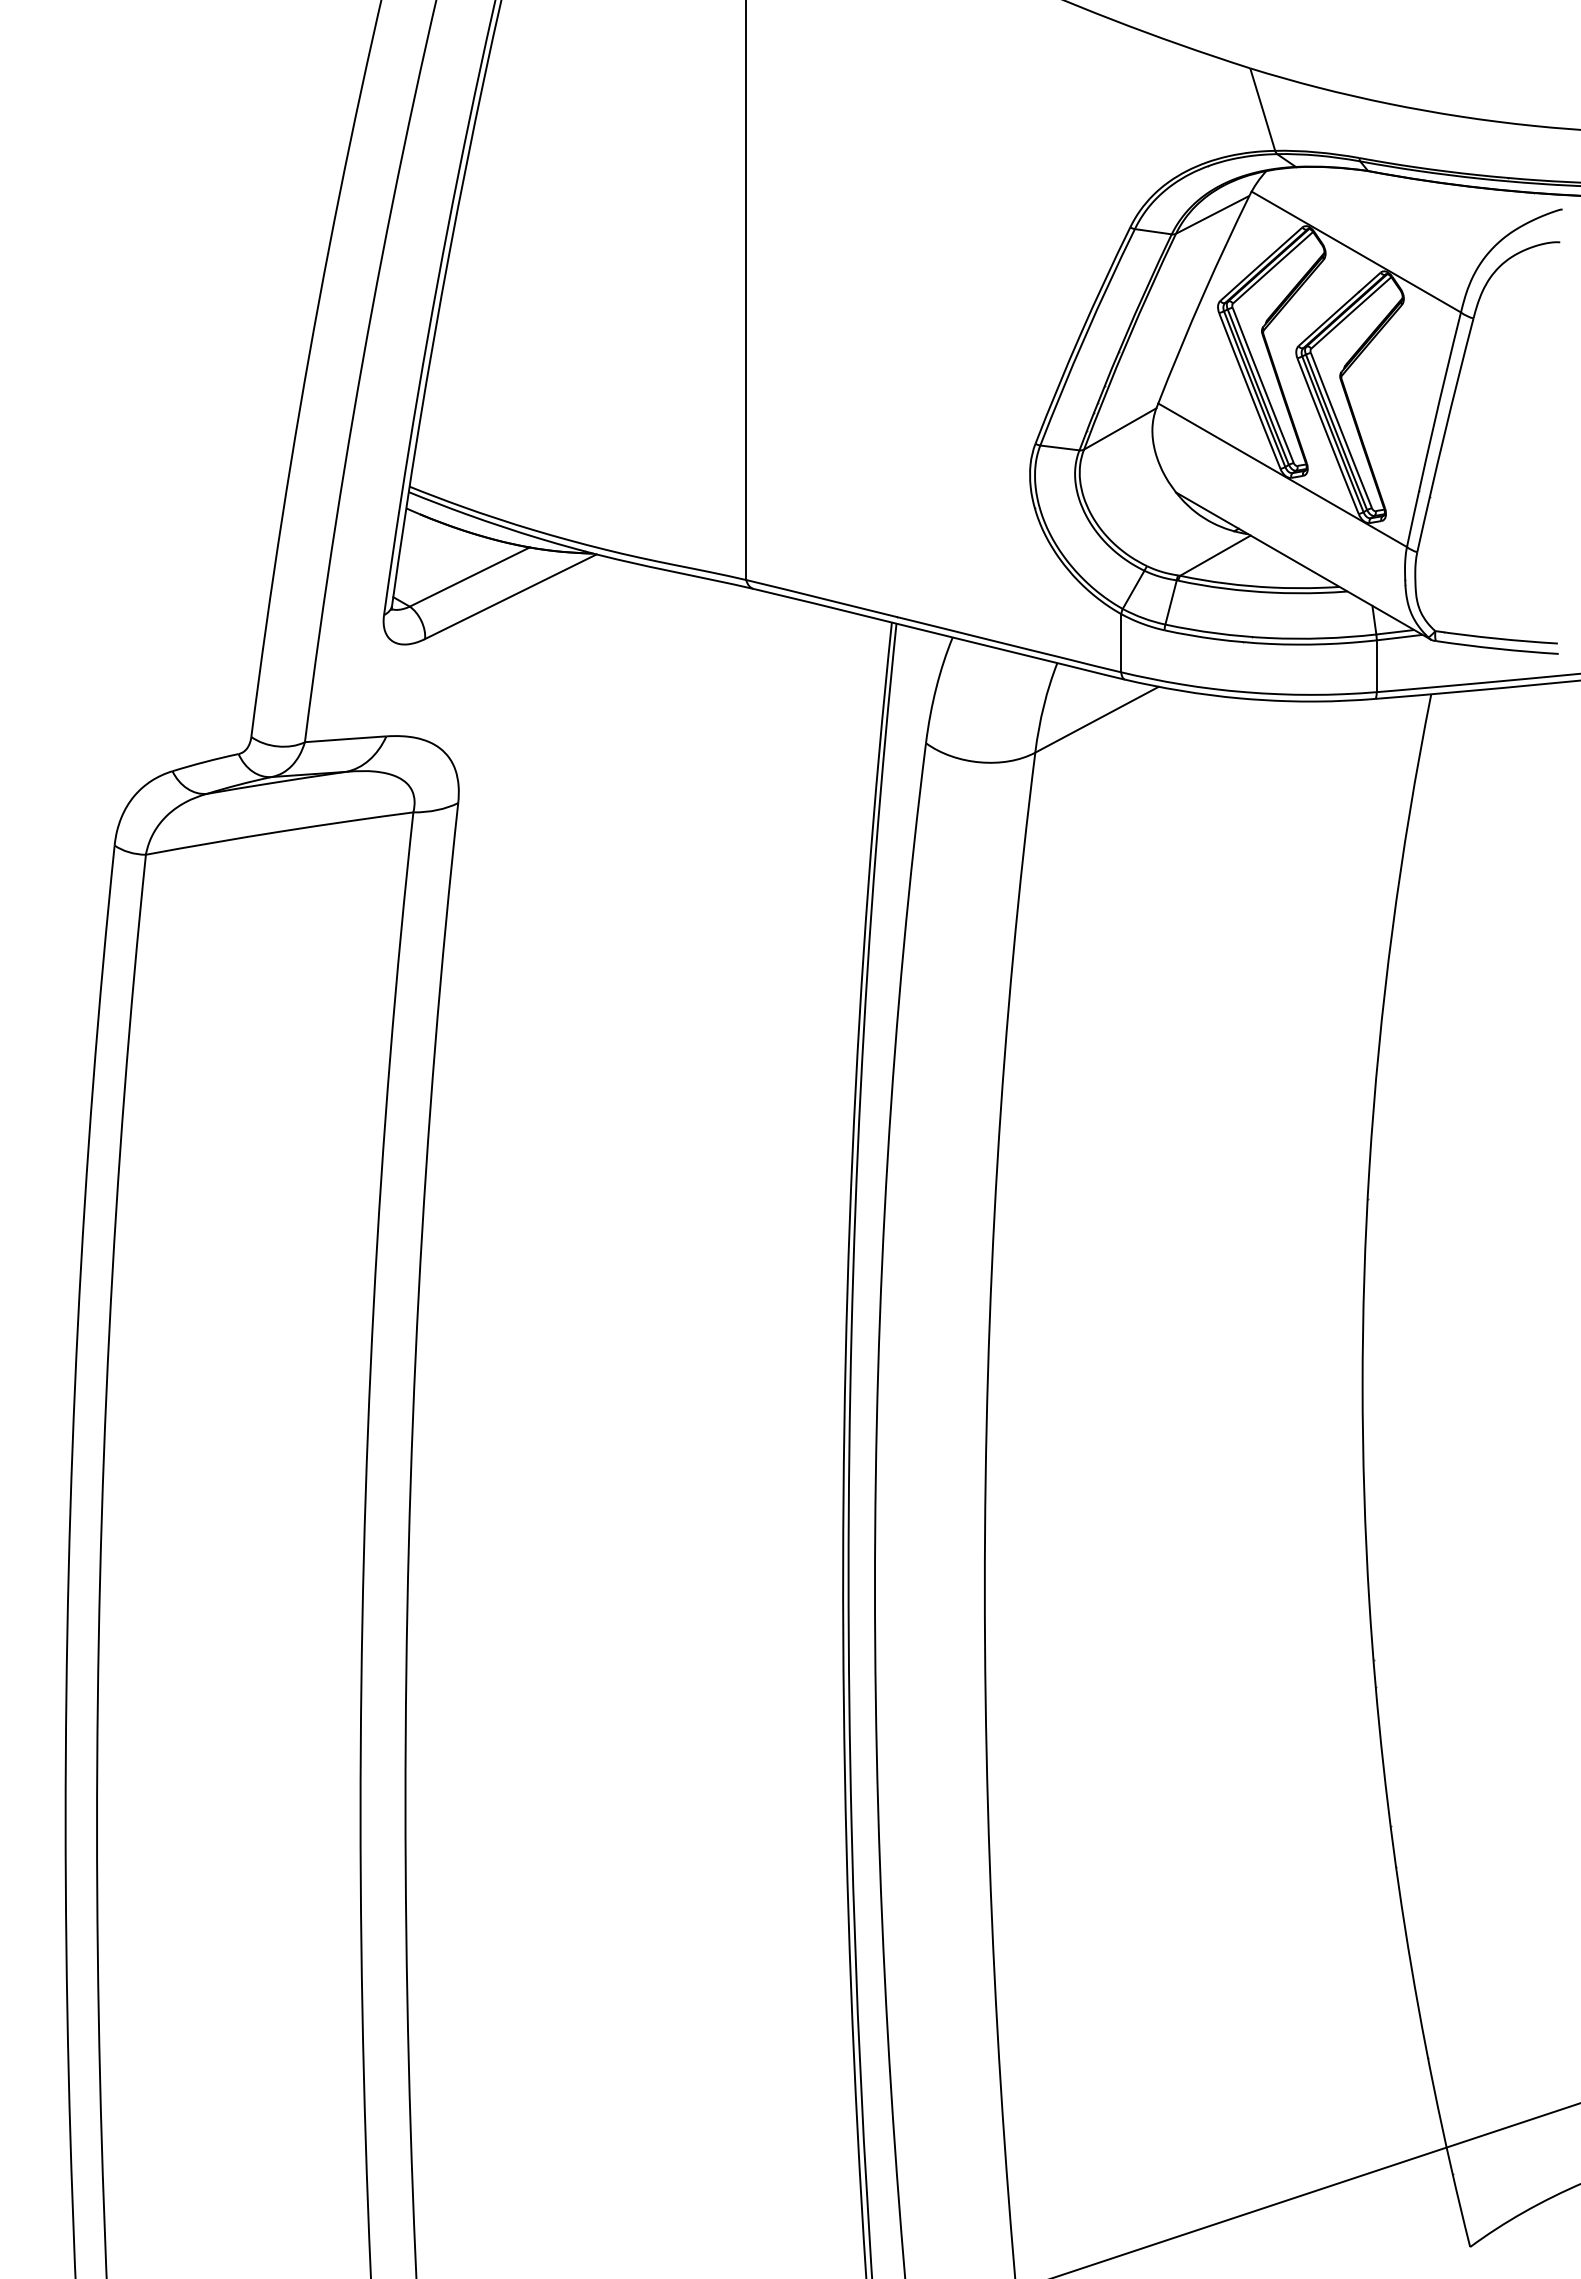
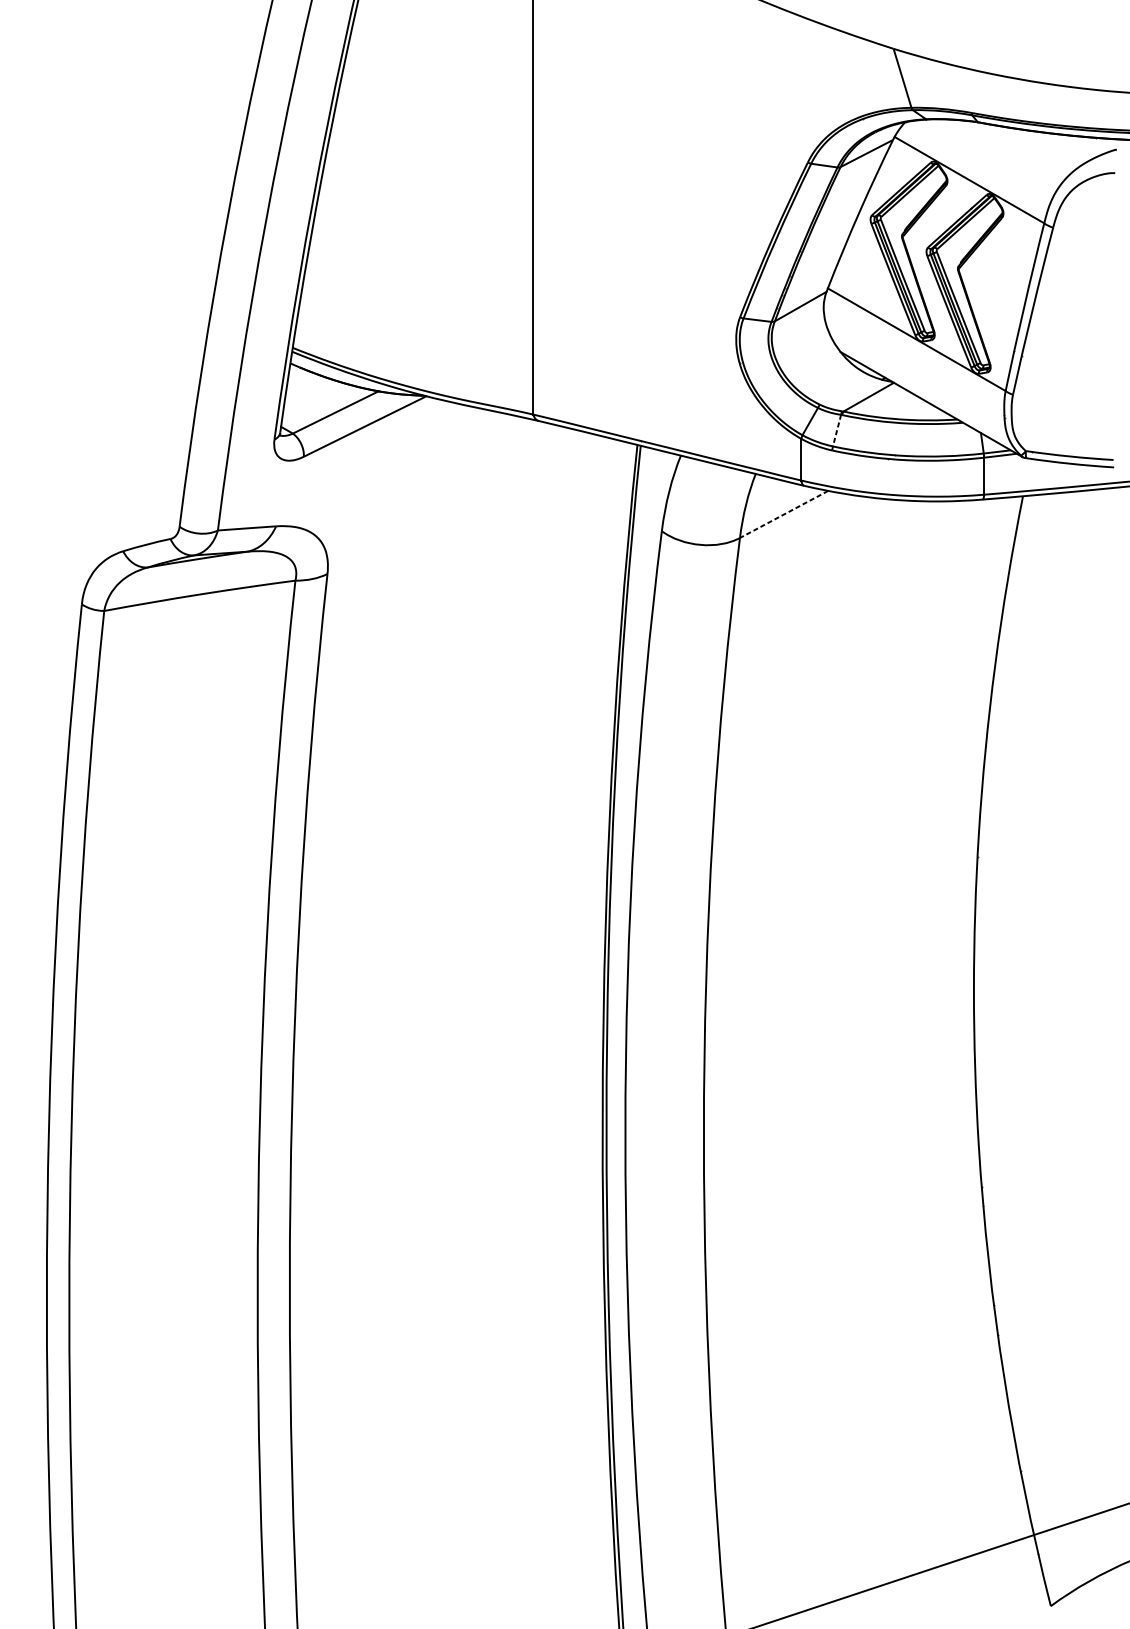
line: (1171, 602) -> (837, 430), solid -> dashed
line: (1097, 719) -> (784, 514), solid -> dashed

